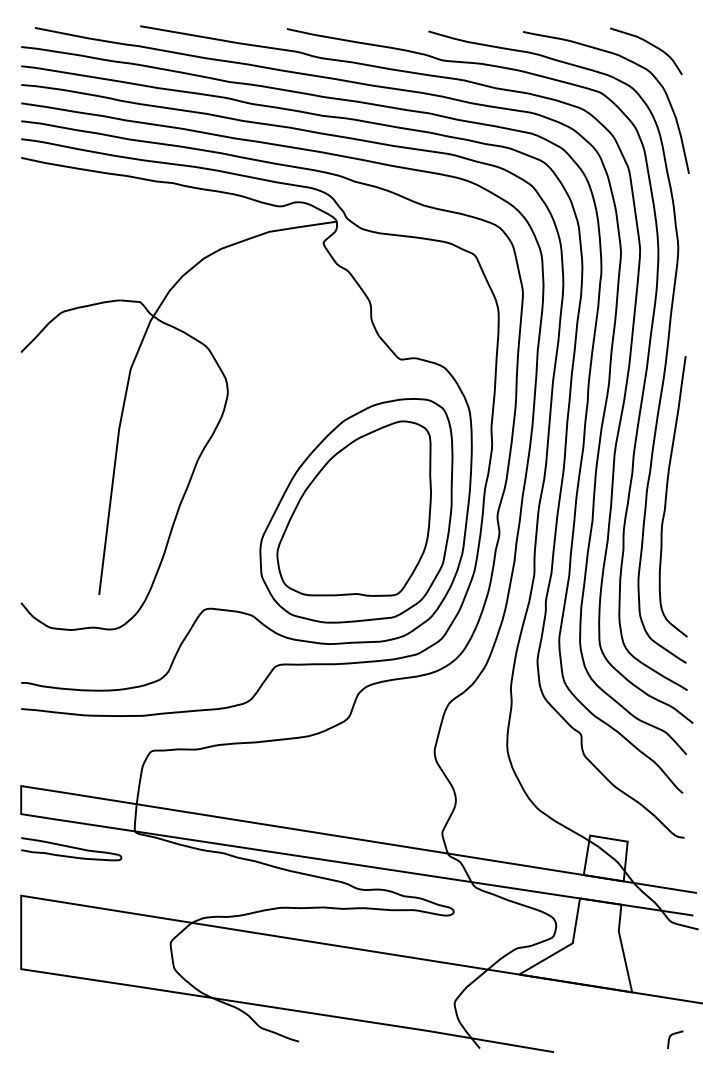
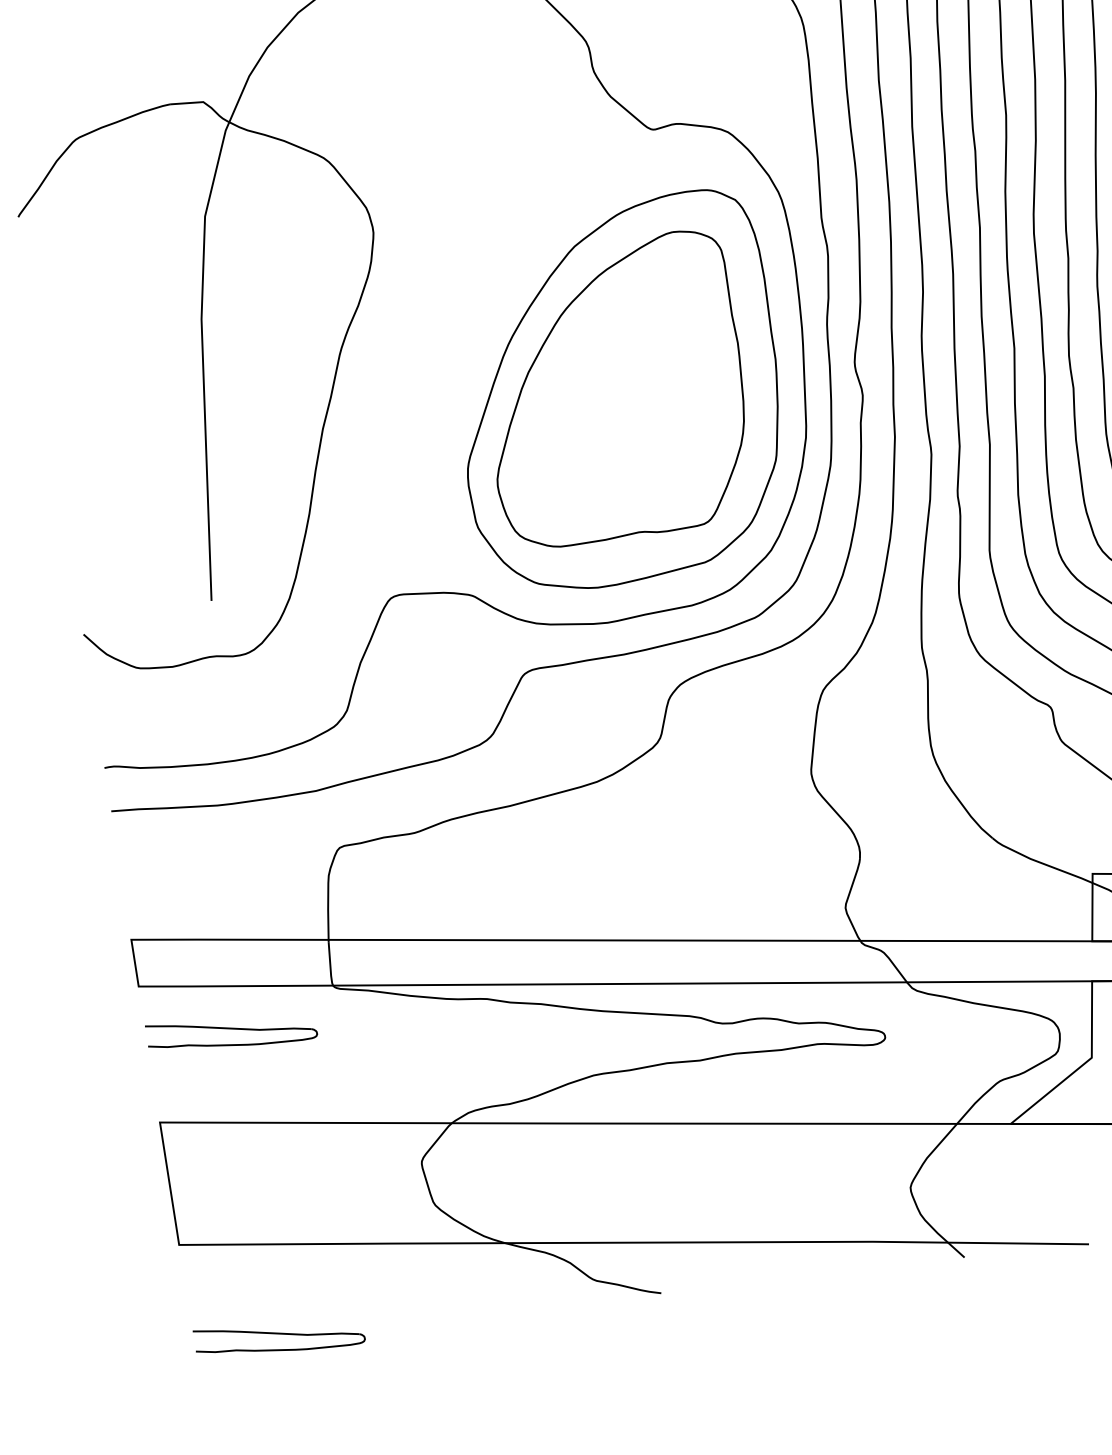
part: (71, 1032) -> (279, 1337), added

